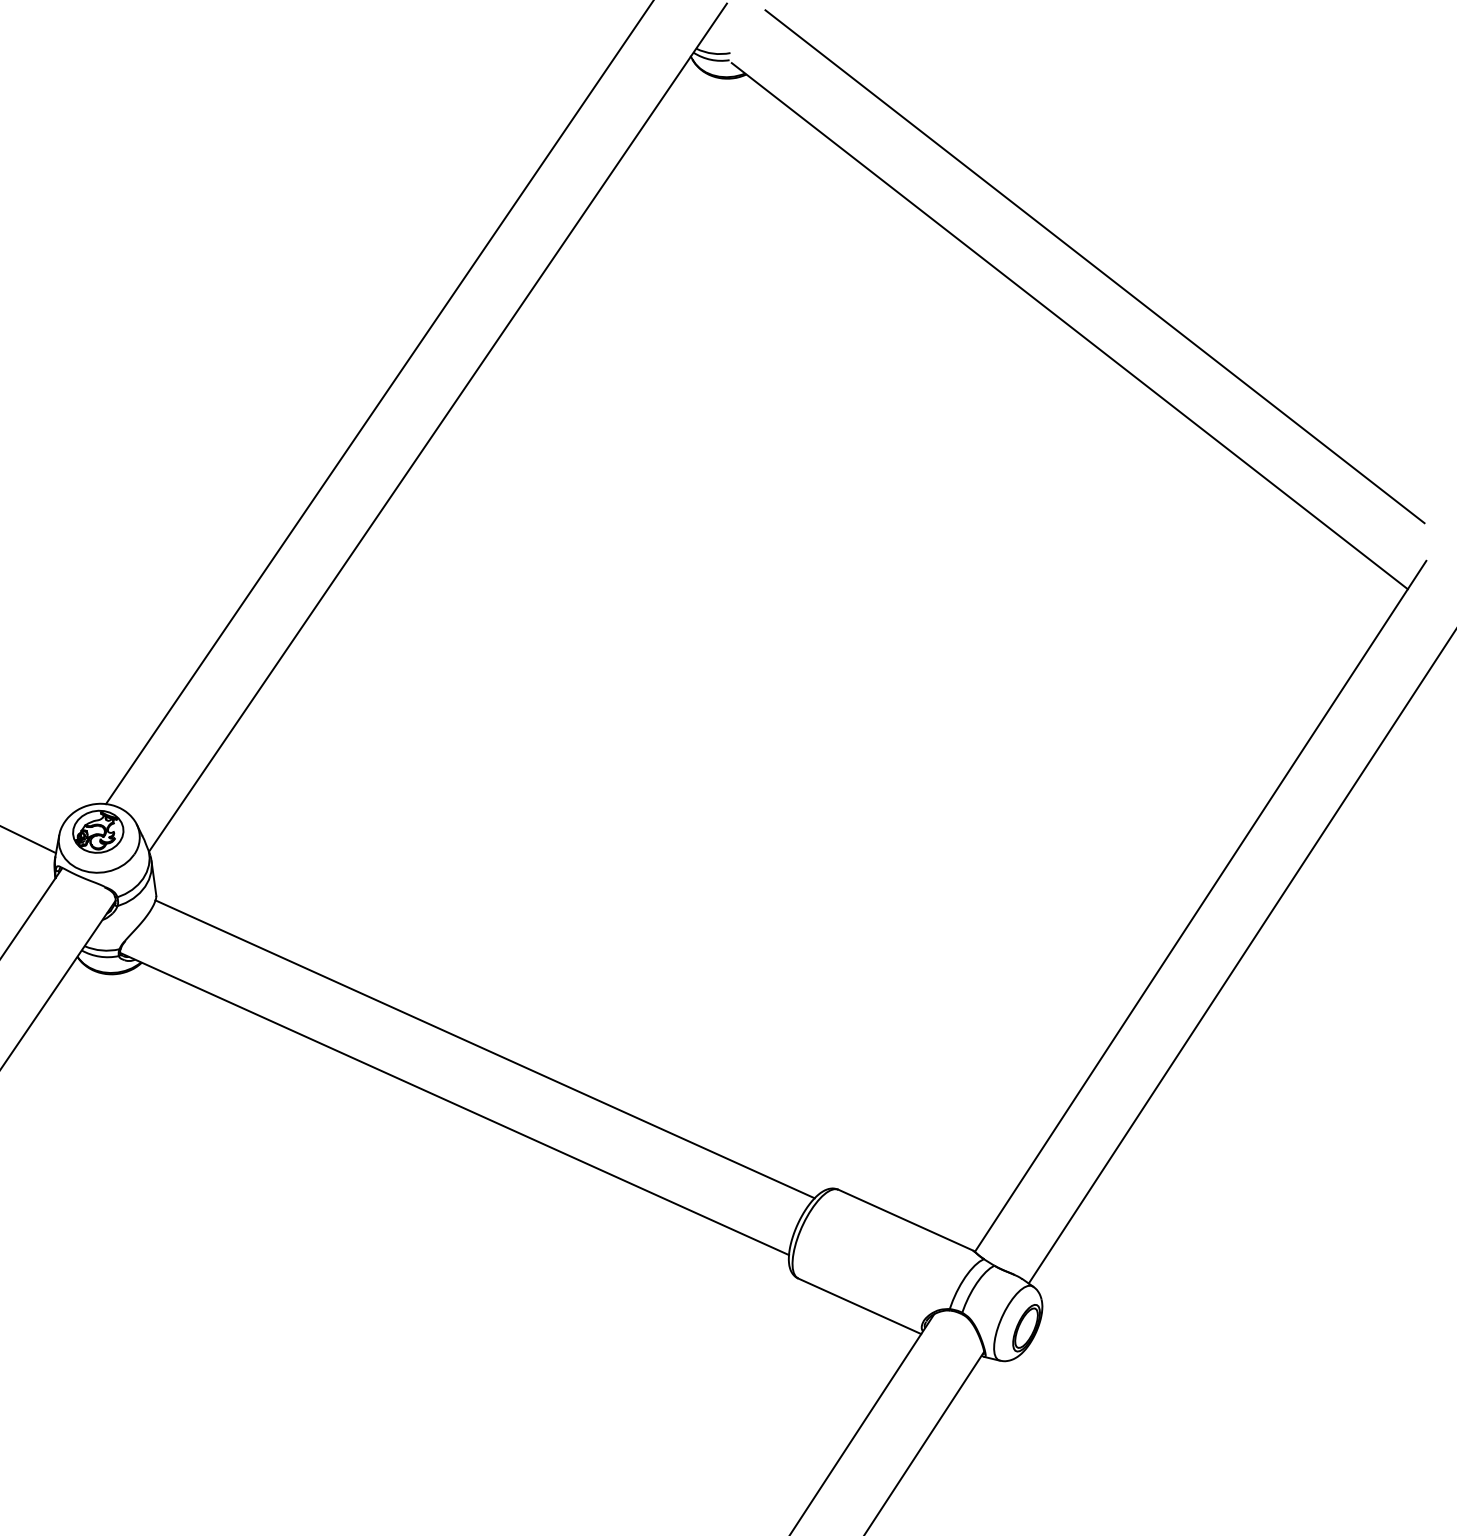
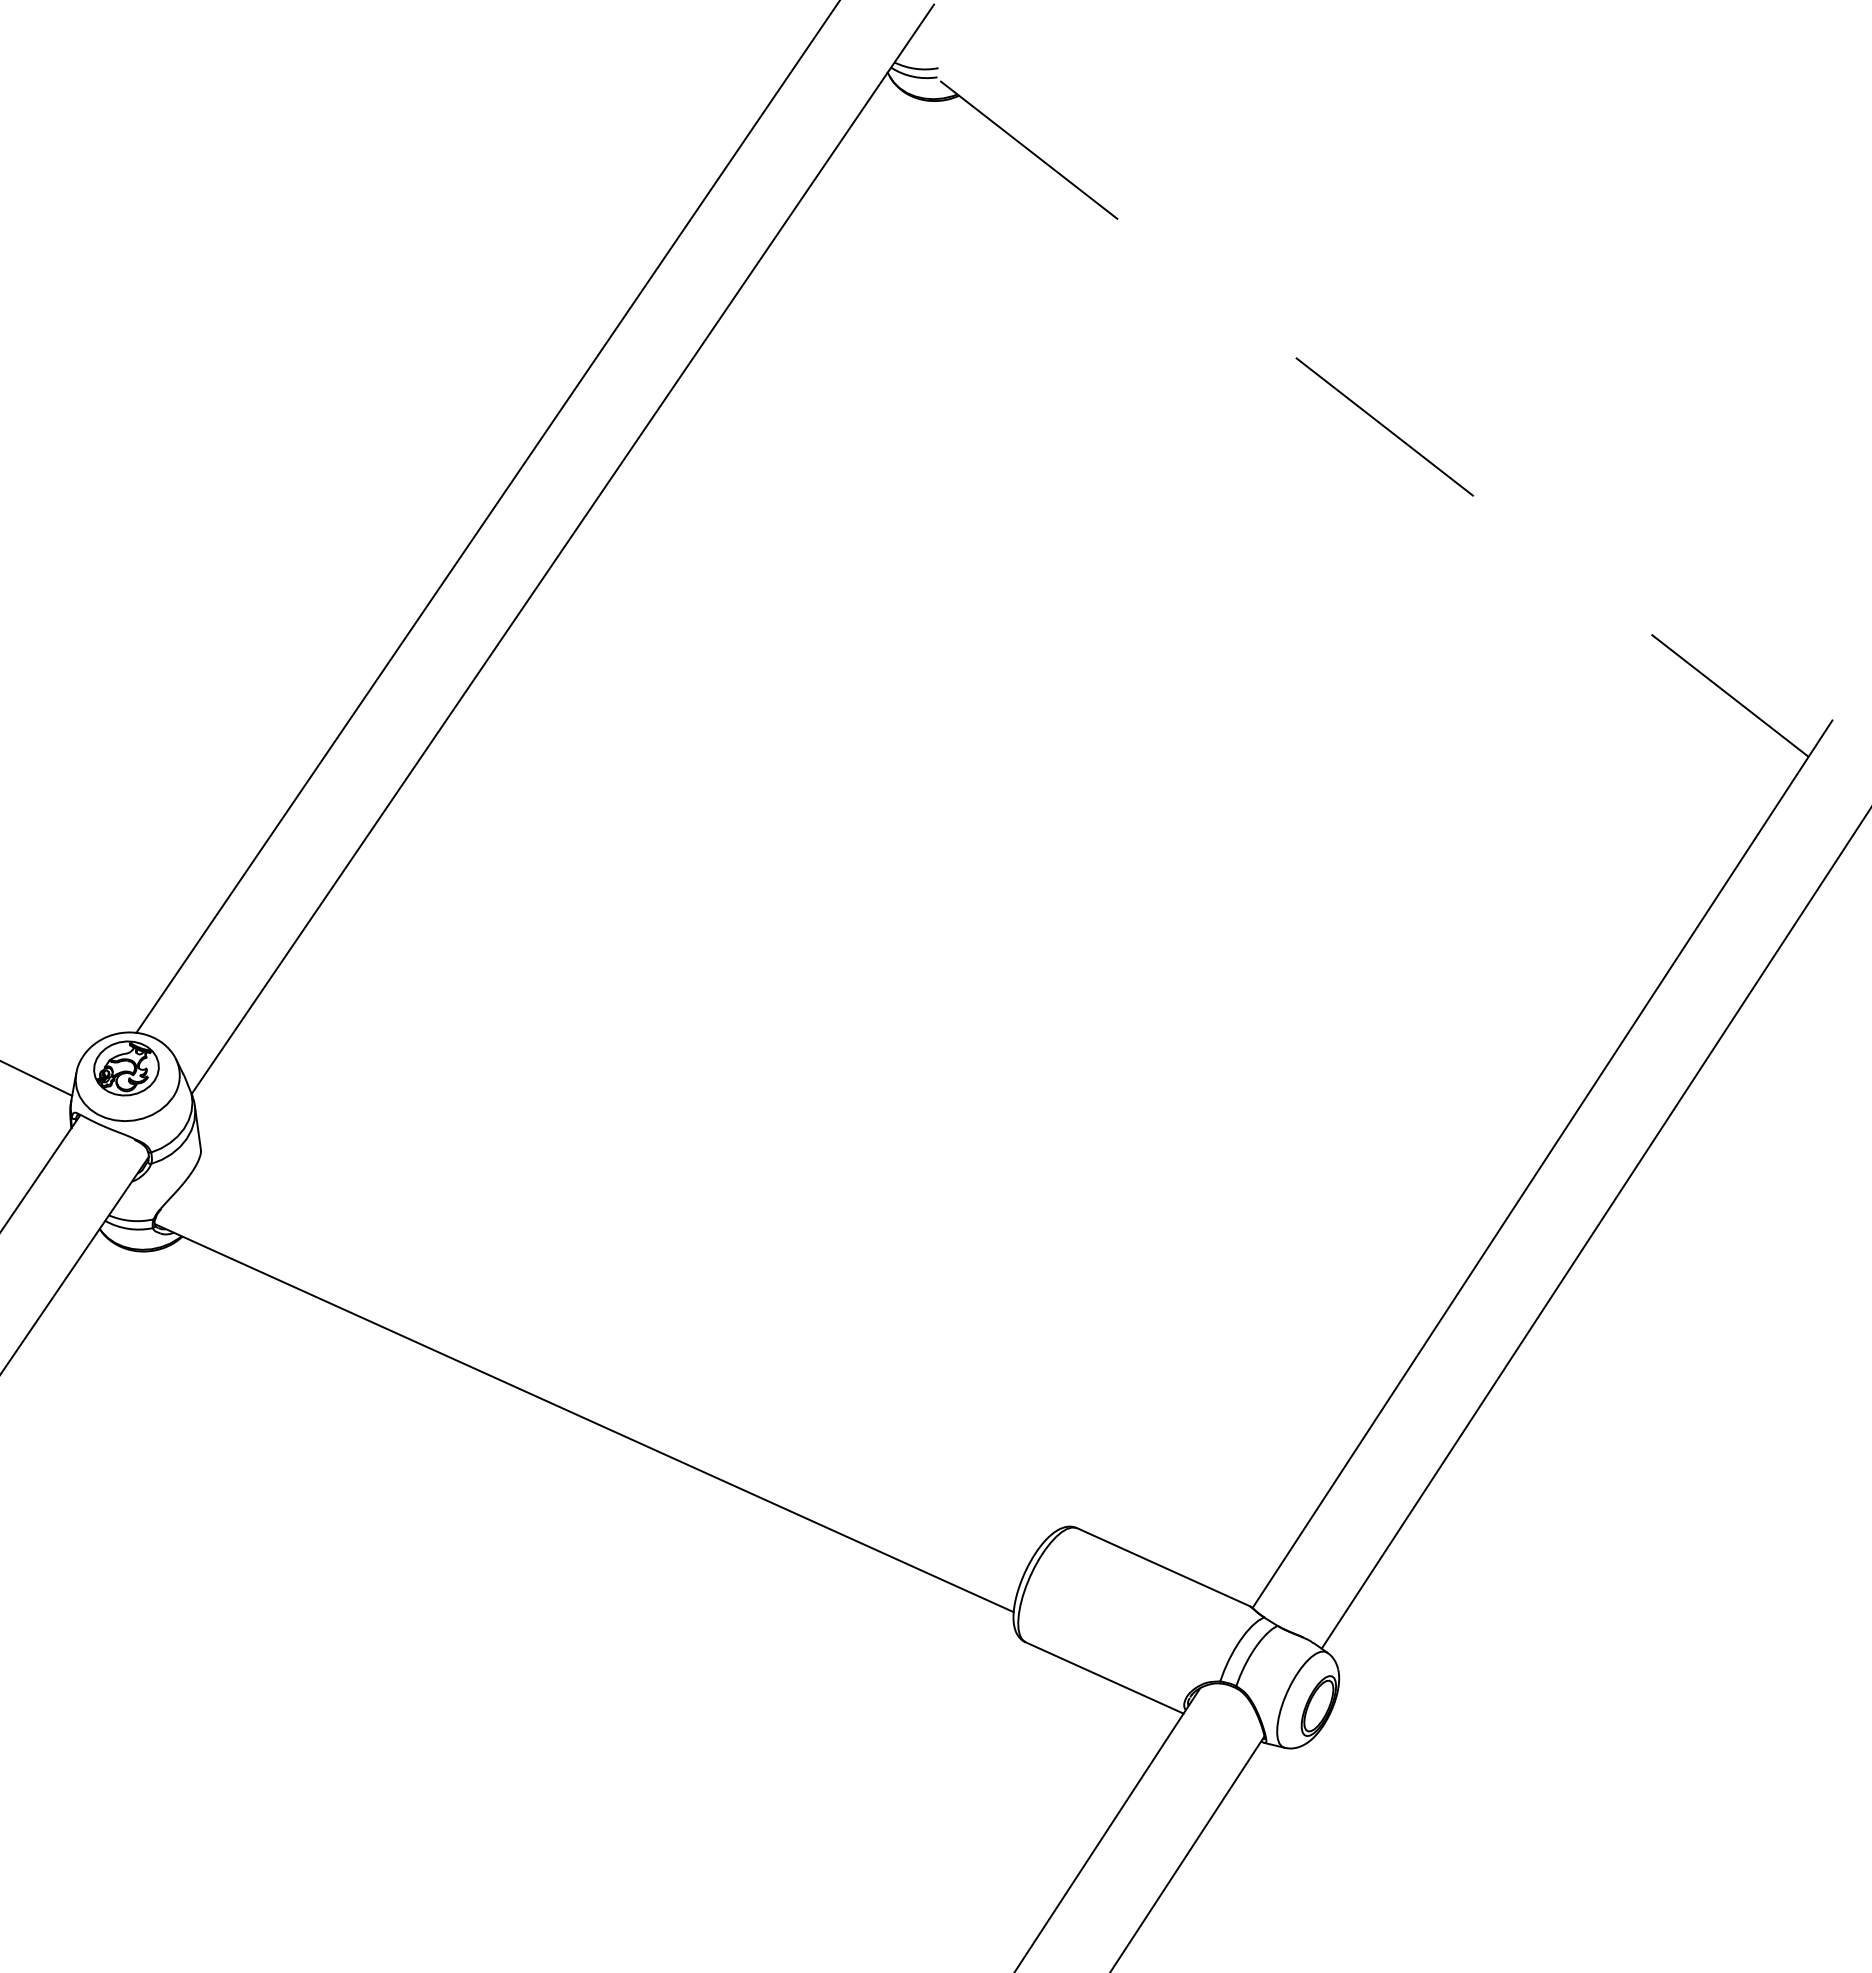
line: (1094, 266) -> (1406, 342), removed
line: (1069, 326) -> (1374, 419), solid -> dashed
line: (484, 1049) -> (622, 1347), removed

